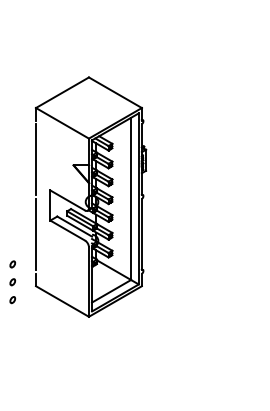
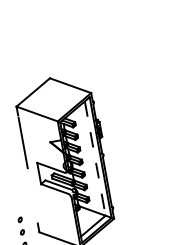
line: (131, 199) -> (95, 158), solid -> dashed
line: (36, 234) -> (33, 195), removed

